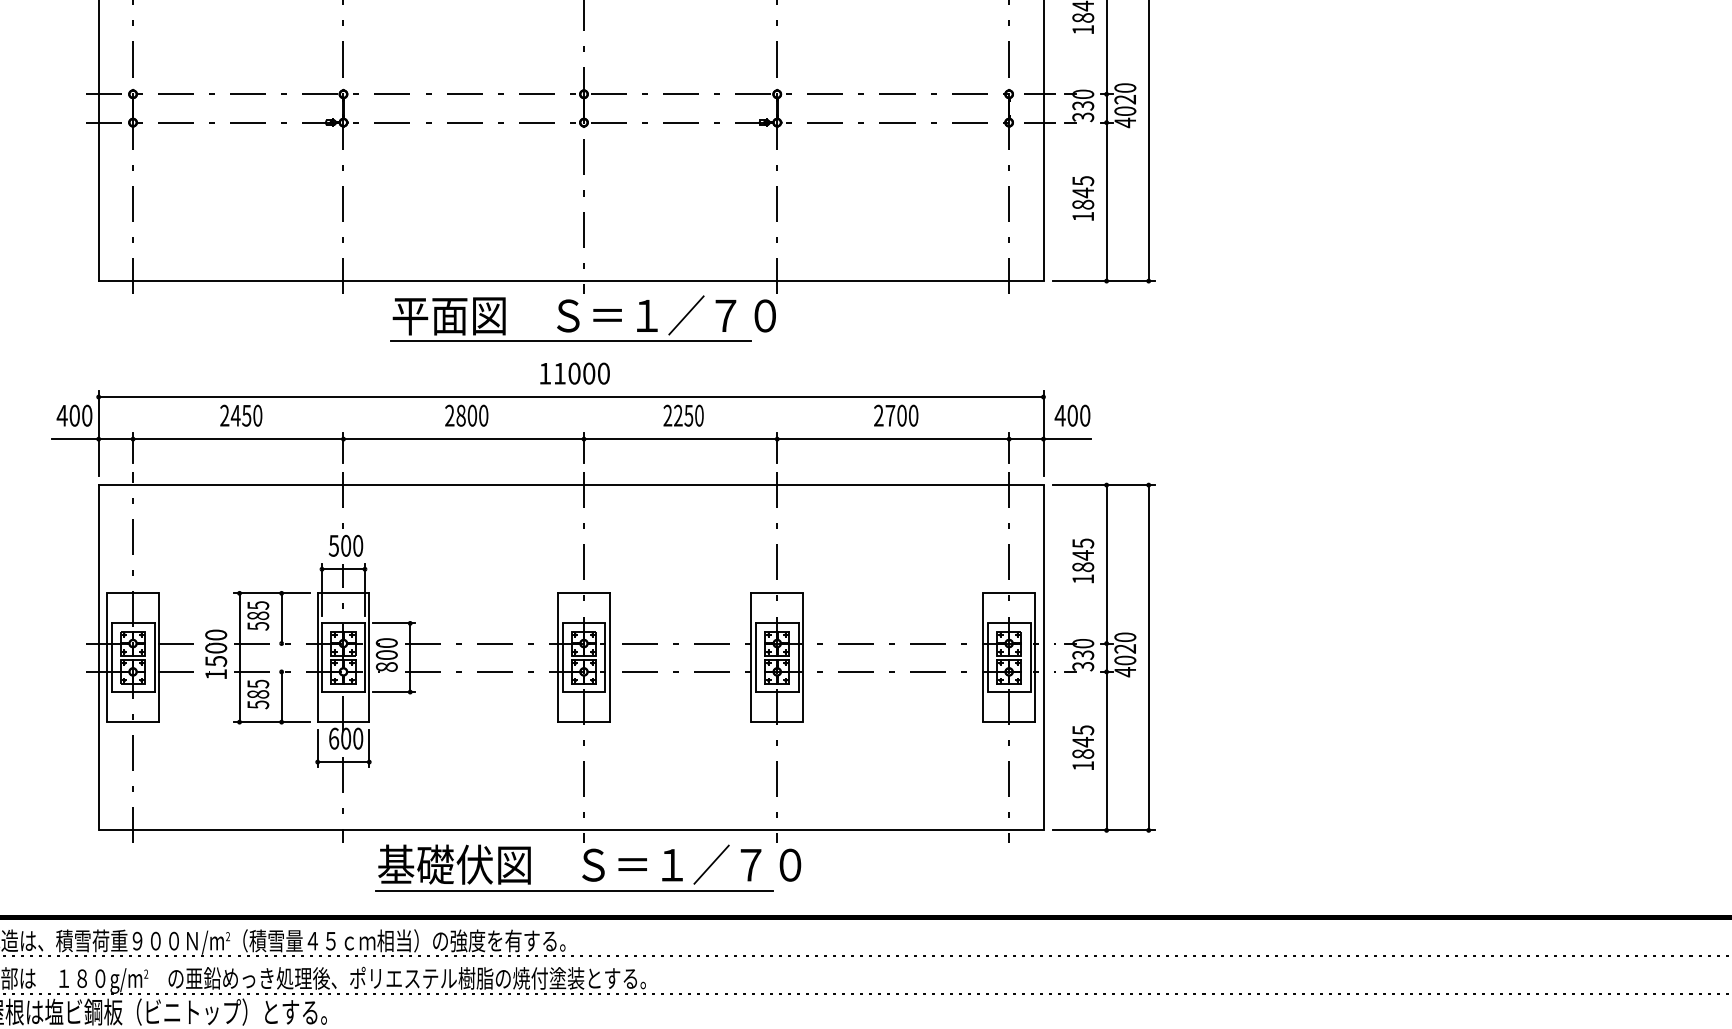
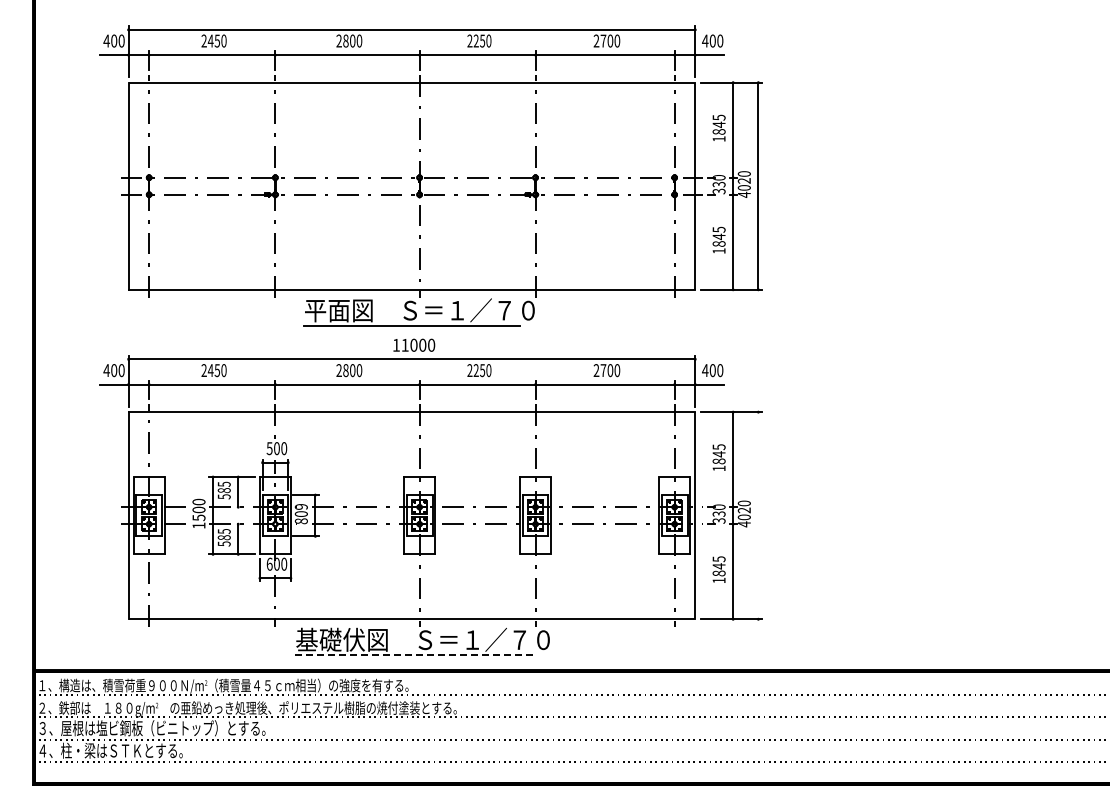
text: (387, 642) -> (301, 506), 800 -> 809
line: (1148, 657) -> (758, 515), removed
line: (573, 890) -> (413, 655), solid -> dashed

